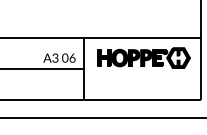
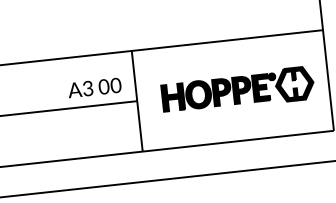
text: (72, 57) -> (115, 84), 06 -> 00
part: (143, 57) -> (237, 89), moved

